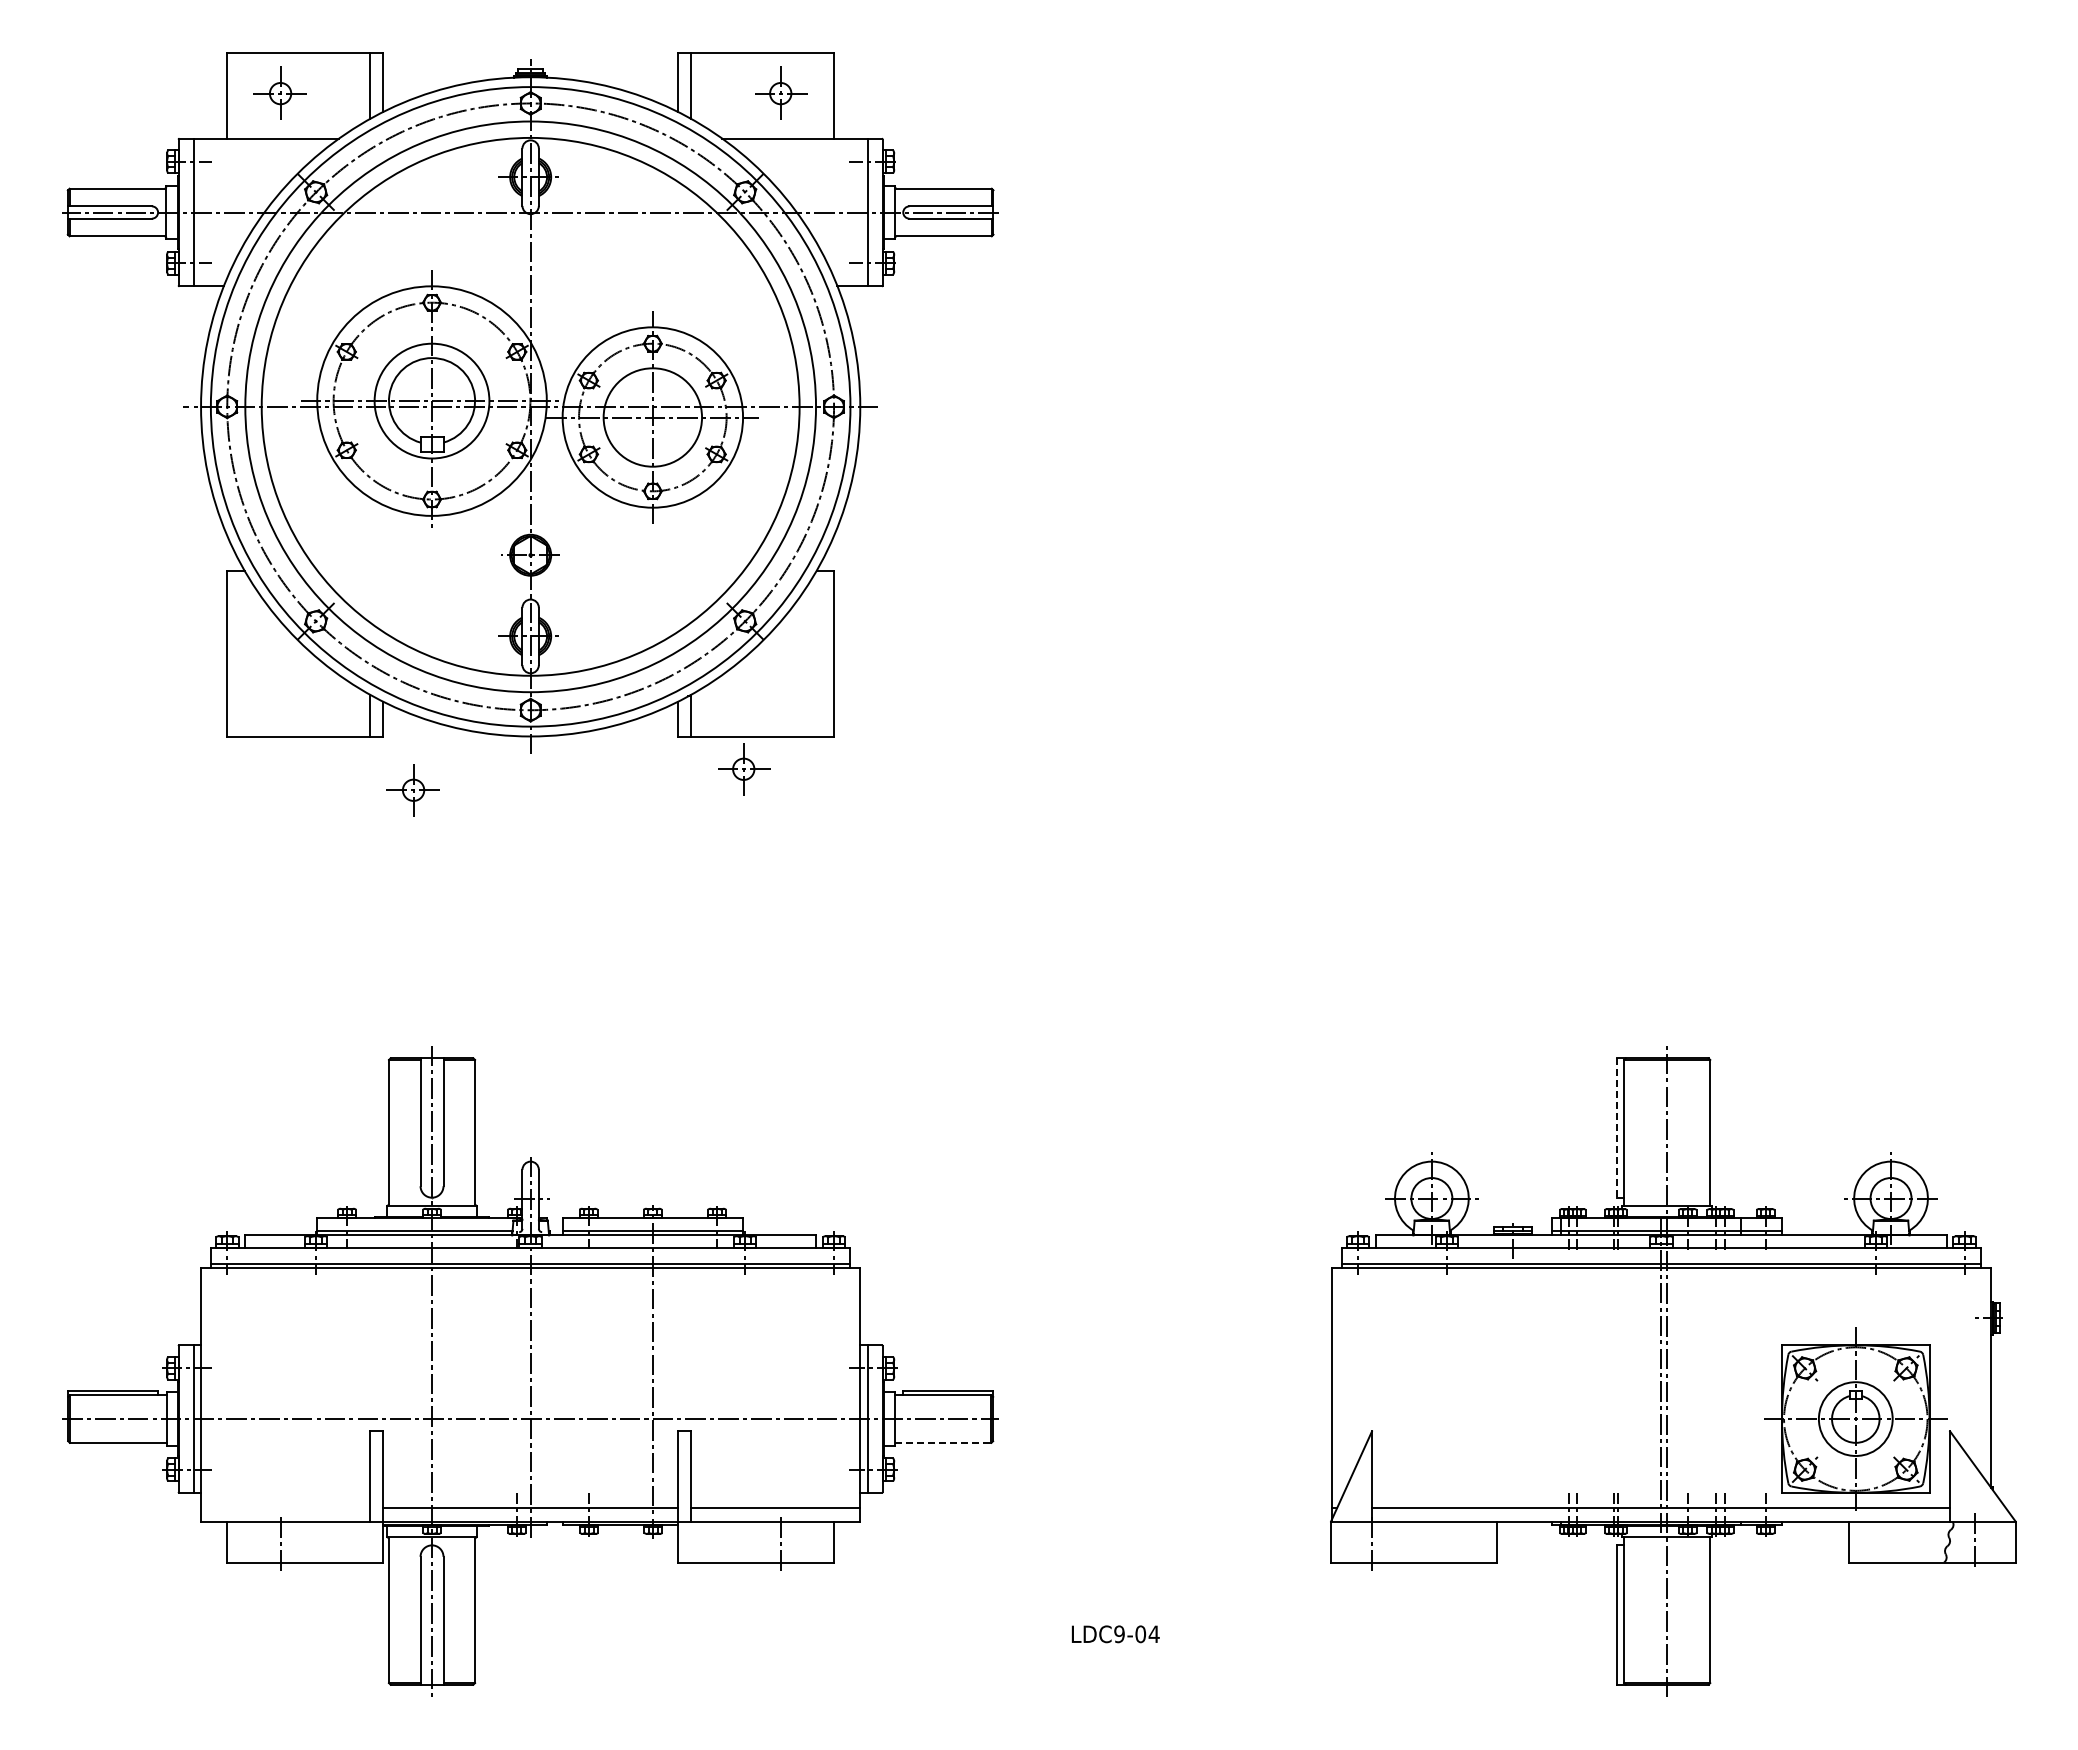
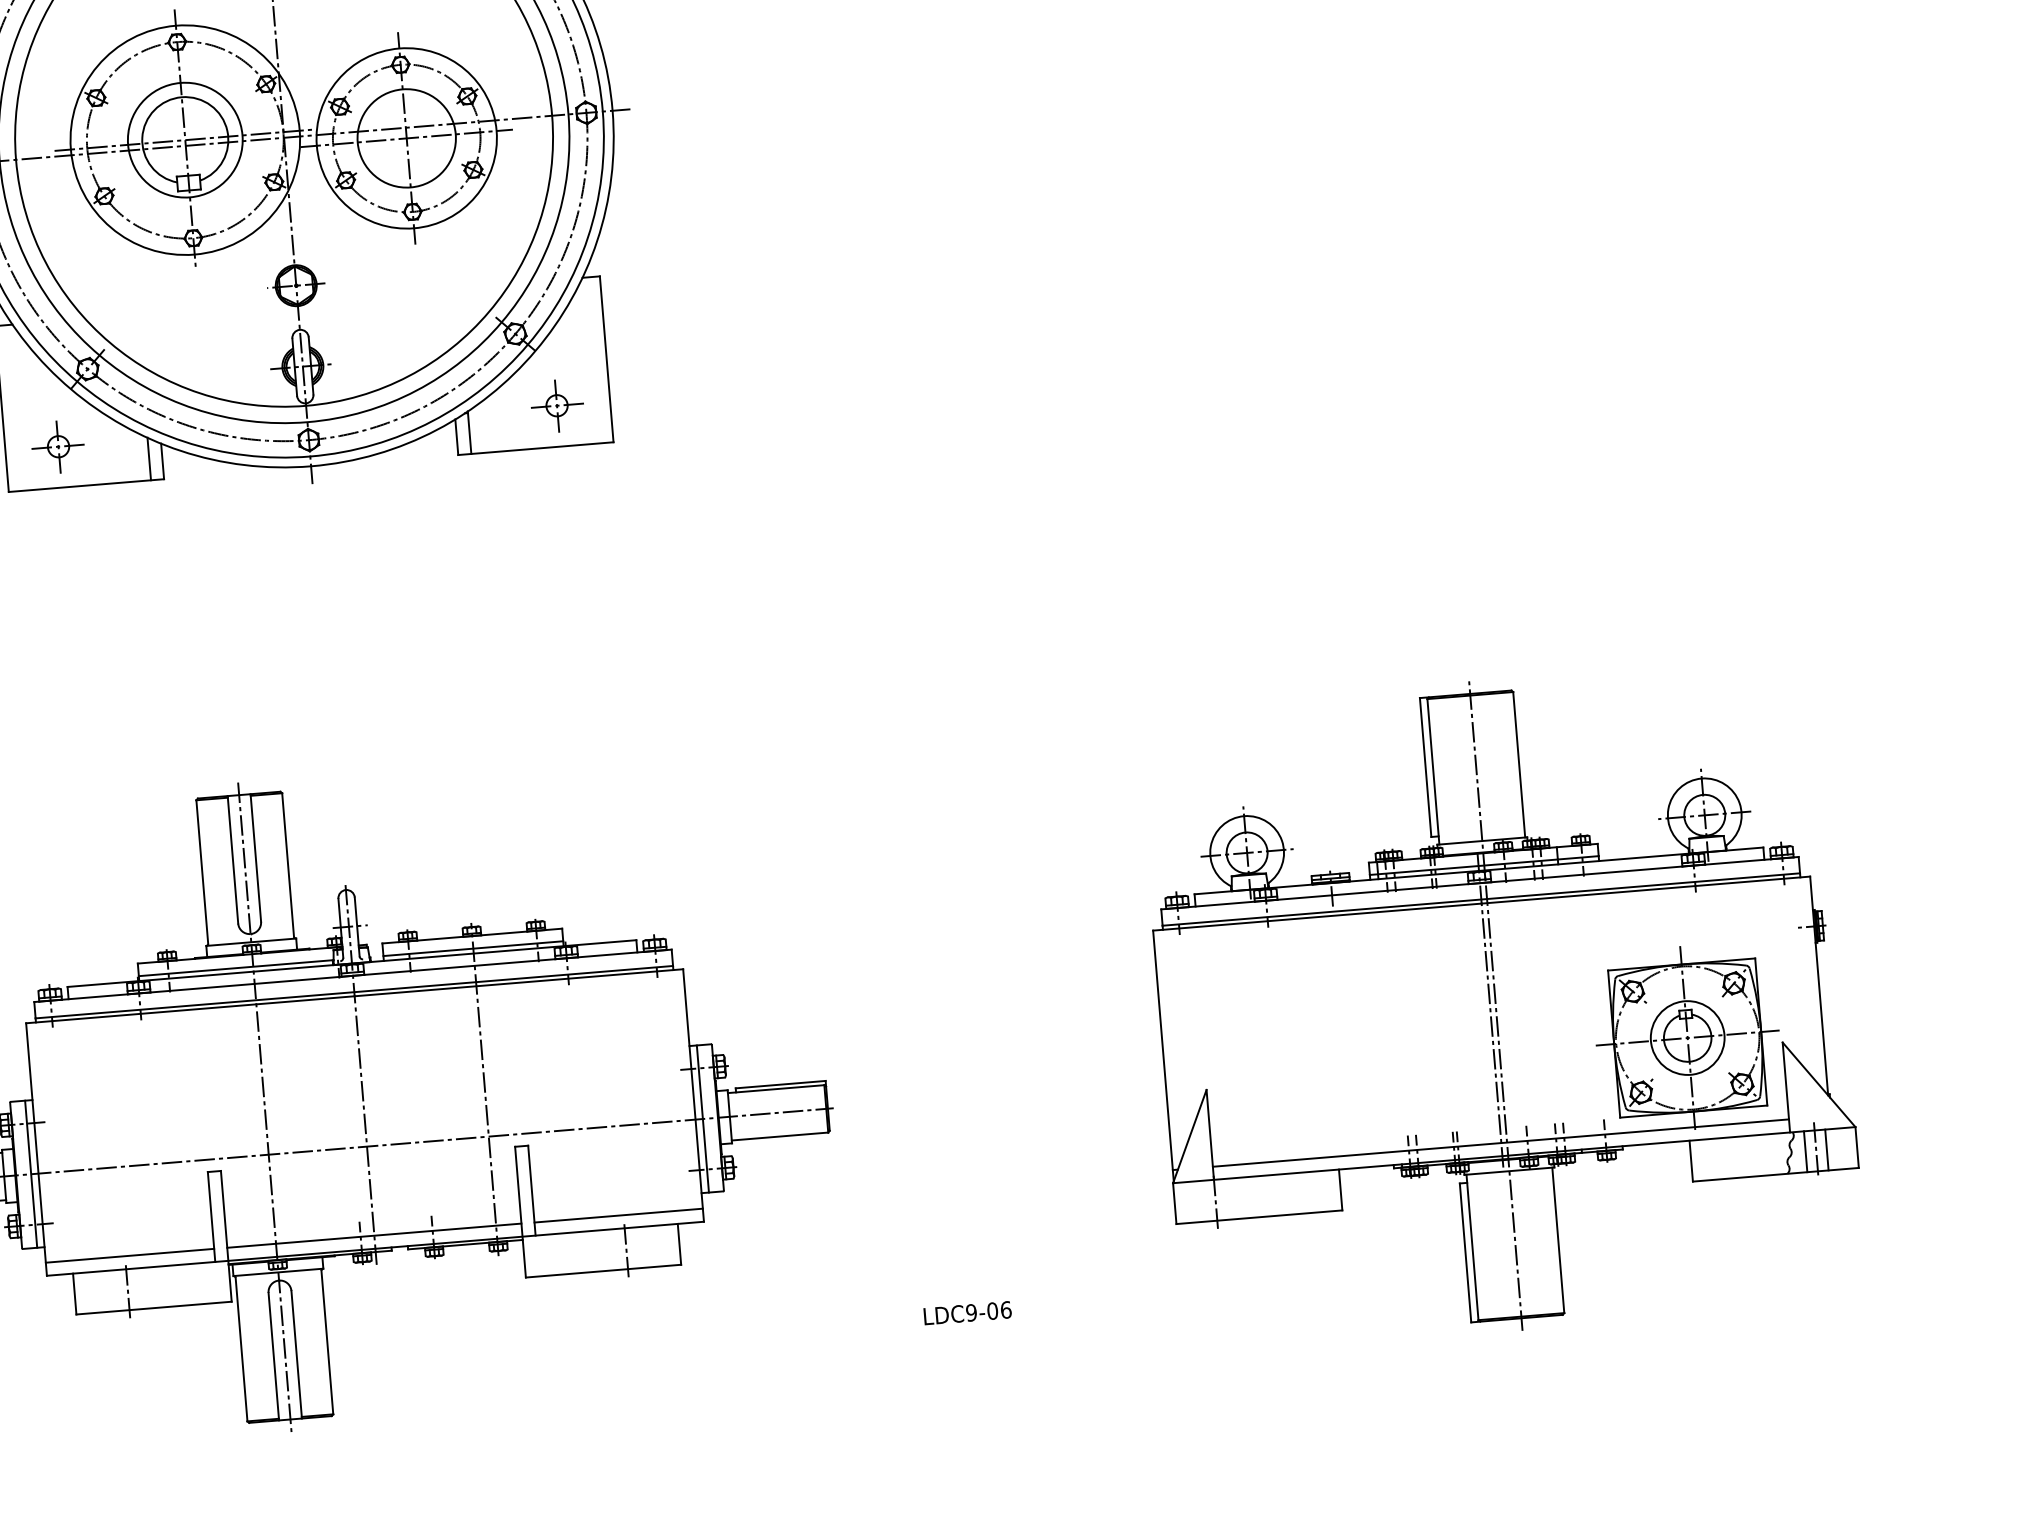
part: (744, 769) -> (557, 405), moved
part: (412, 790) -> (57, 447), moved
line: (1616, 1128) -> (1425, 768), dashed -> solid
line: (943, 1442) -> (780, 1136), dashed -> solid
line: (285, 1508) -> (130, 1255), added
line: (1964, 1541) -> (1806, 1151), added
line: (1985, 1541) -> (1827, 1149), added
text: (1153, 1634) -> (1005, 1310), LDC9-04 -> LDC9-06

